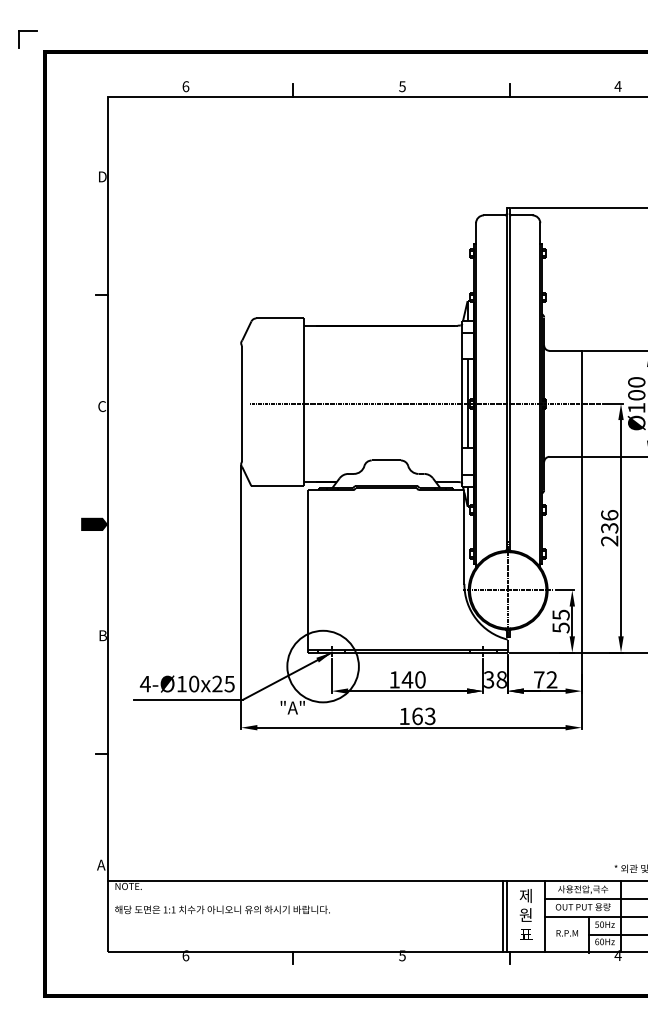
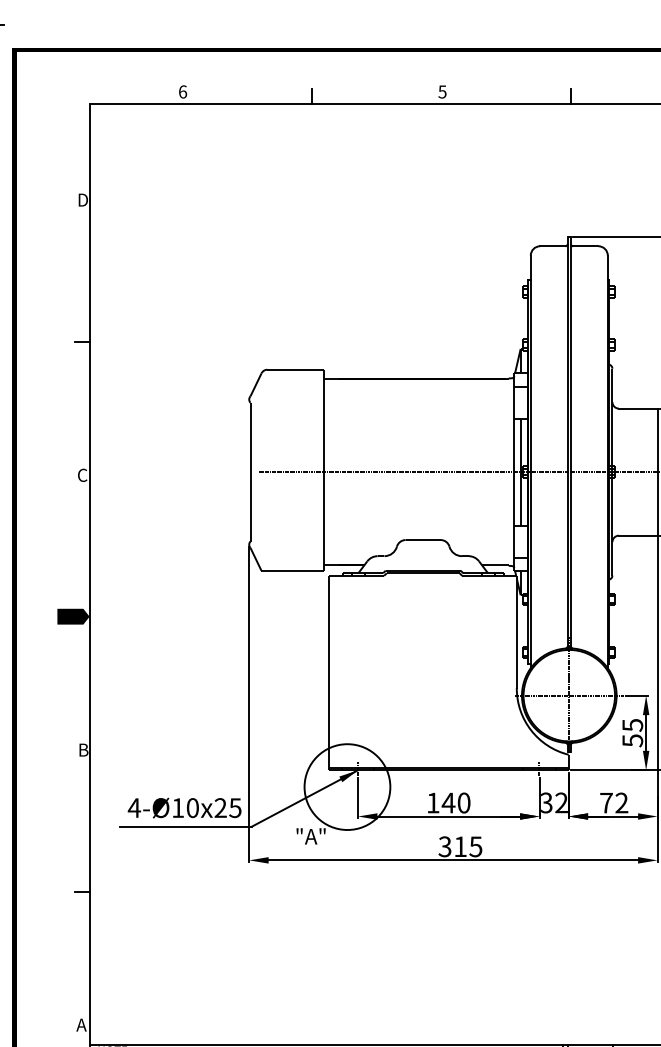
text: (501, 679) -> (561, 802), 38 -> 32
text: (417, 716) -> (460, 846), 163 -> 315

